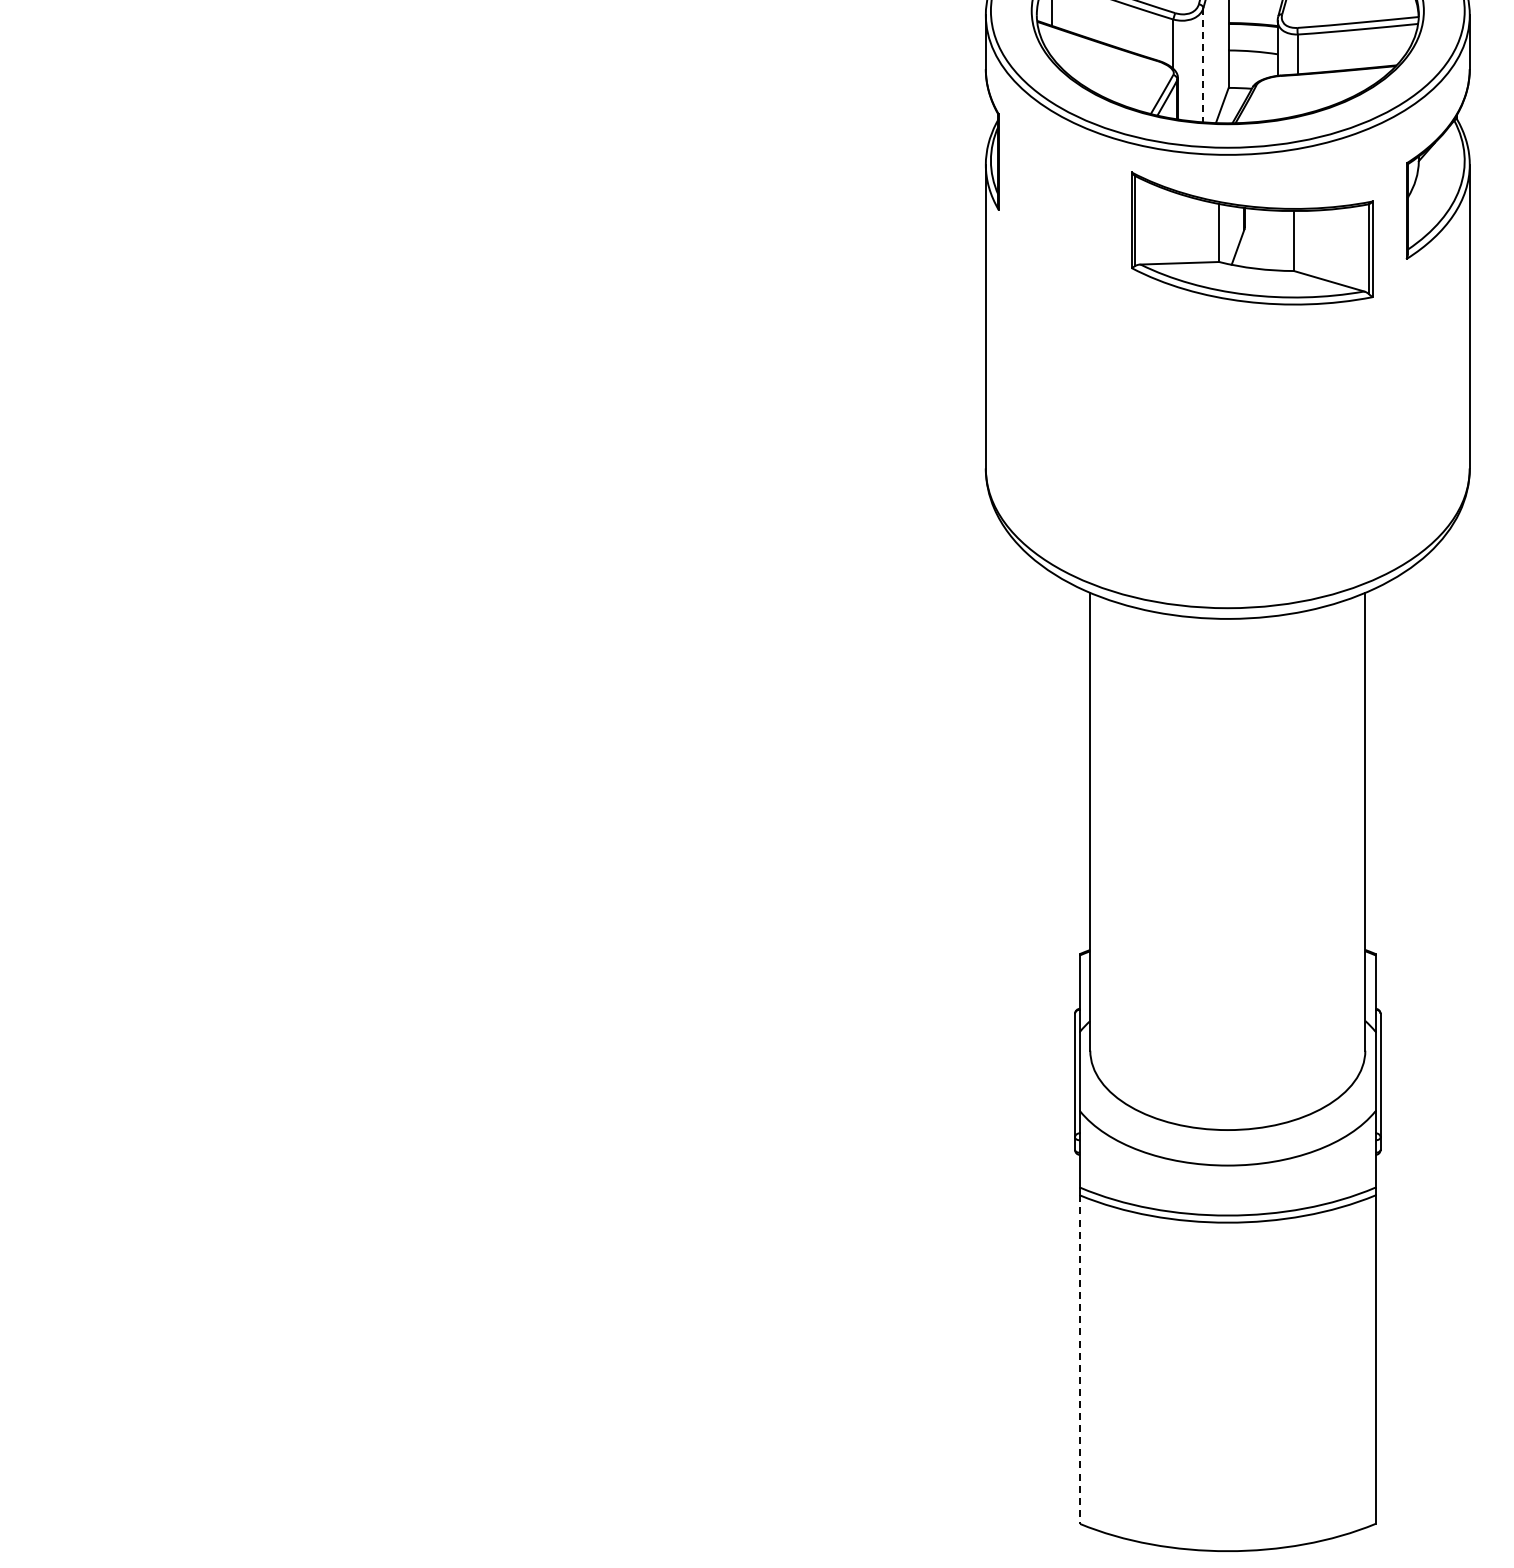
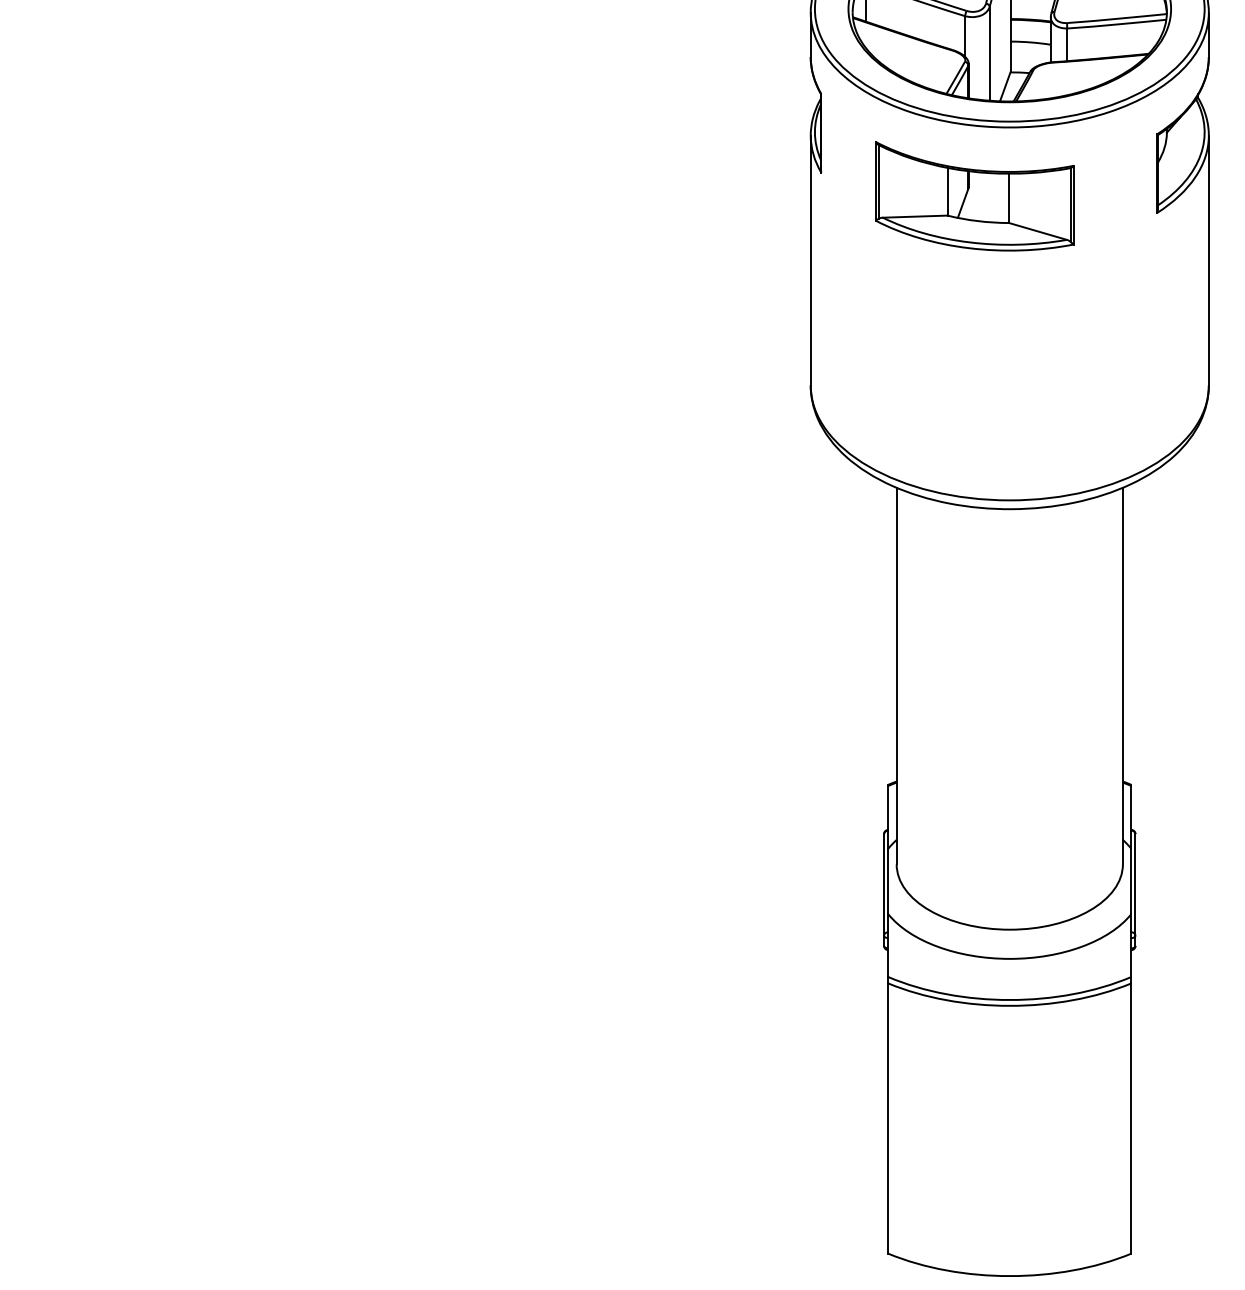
line: (1203, 65) -> (989, 53), dashed -> solid
part: (1252, 238) -> (974, 196), moved
line: (1080, 1360) -> (888, 1119), dashed -> solid

